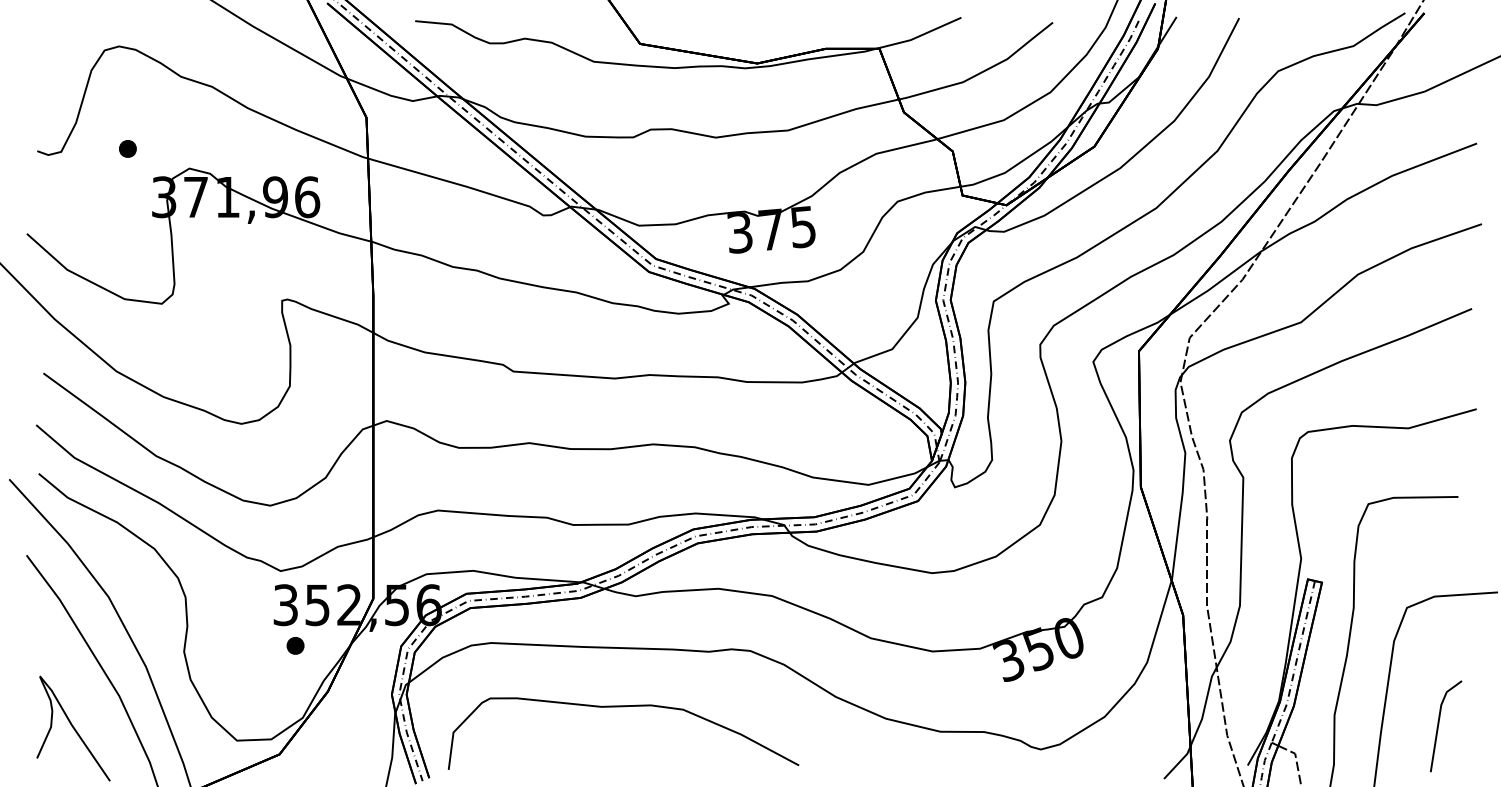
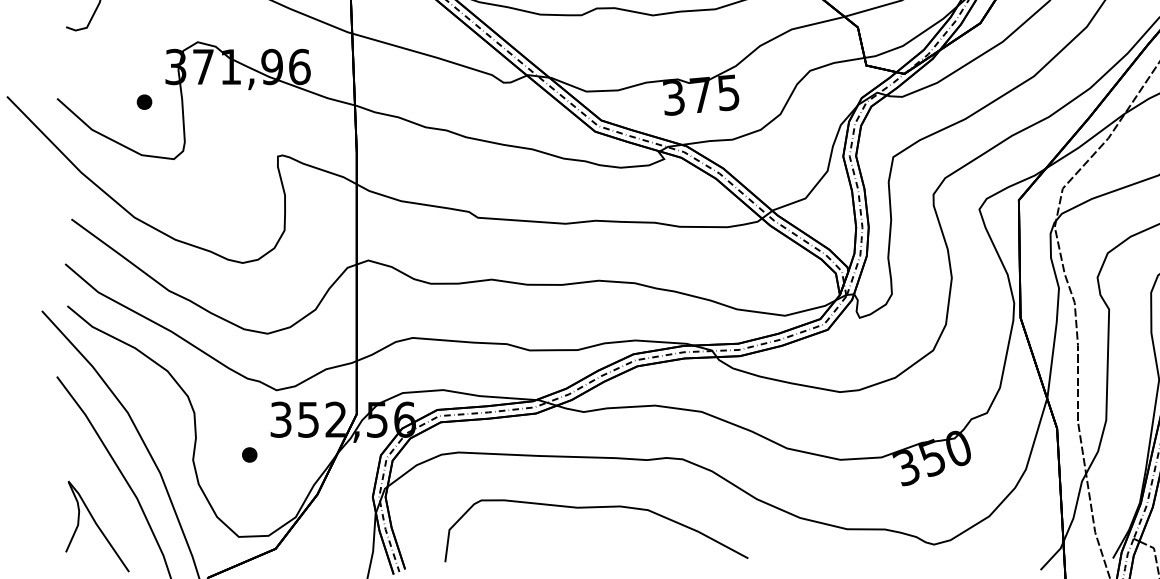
part: (127, 148) -> (144, 101), moved
part: (295, 645) -> (249, 454), moved
curve: (623, 707) -> (596, 508), moved

